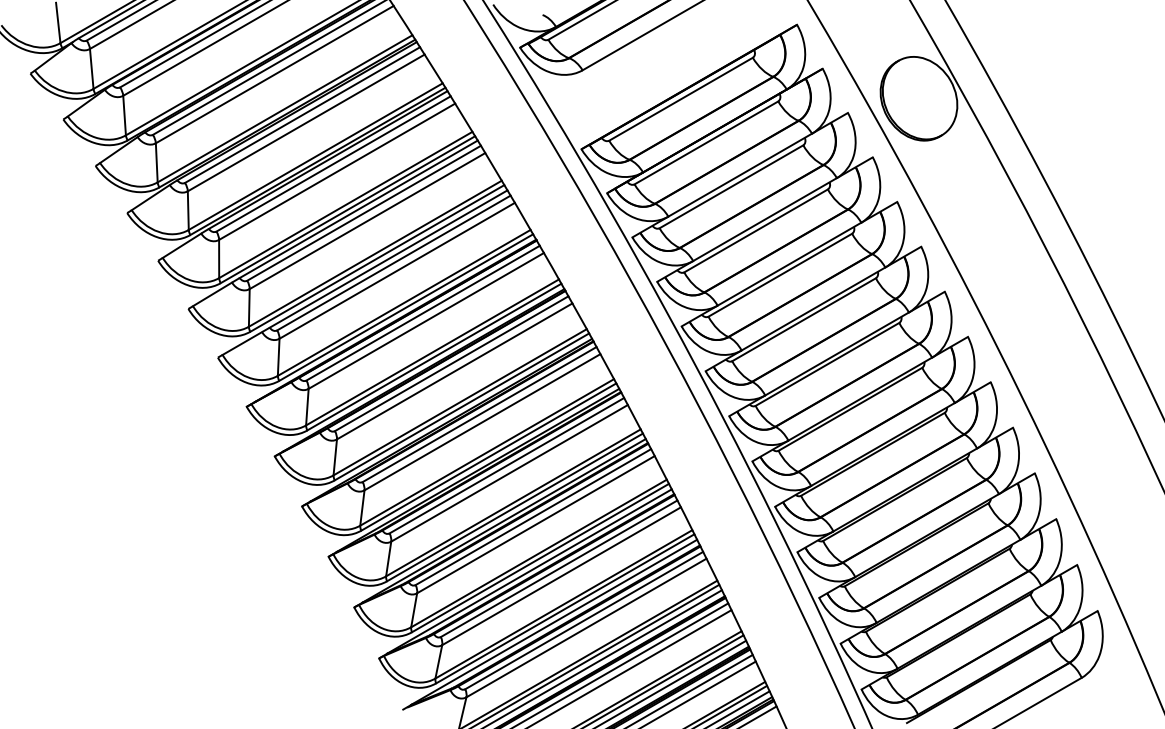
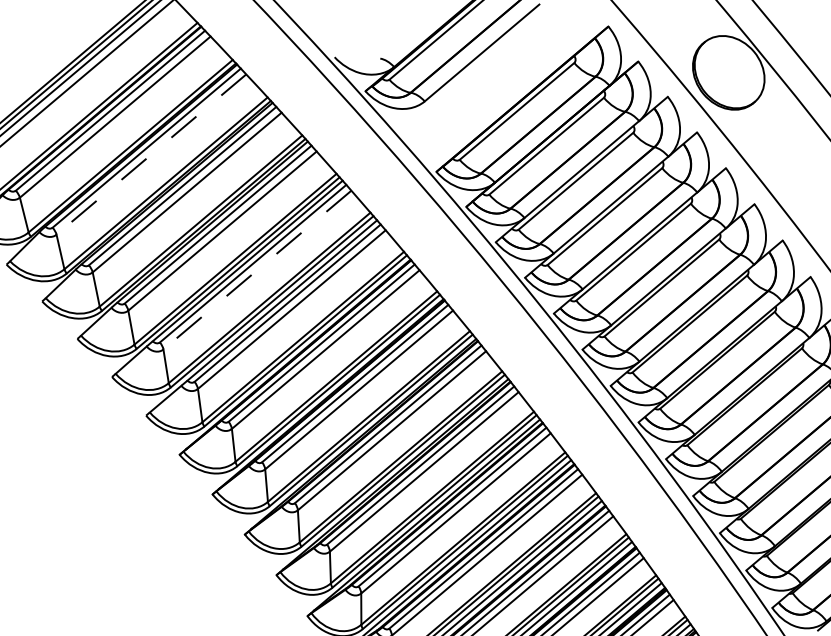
line: (274, 74) -> (151, 154), solid -> dashed
line: (367, 221) -> (257, 270), solid -> dashed

